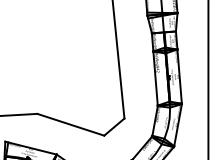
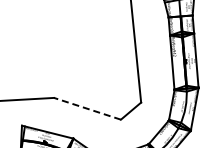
line: (70, 124) -> (87, 108), solid -> dashed

